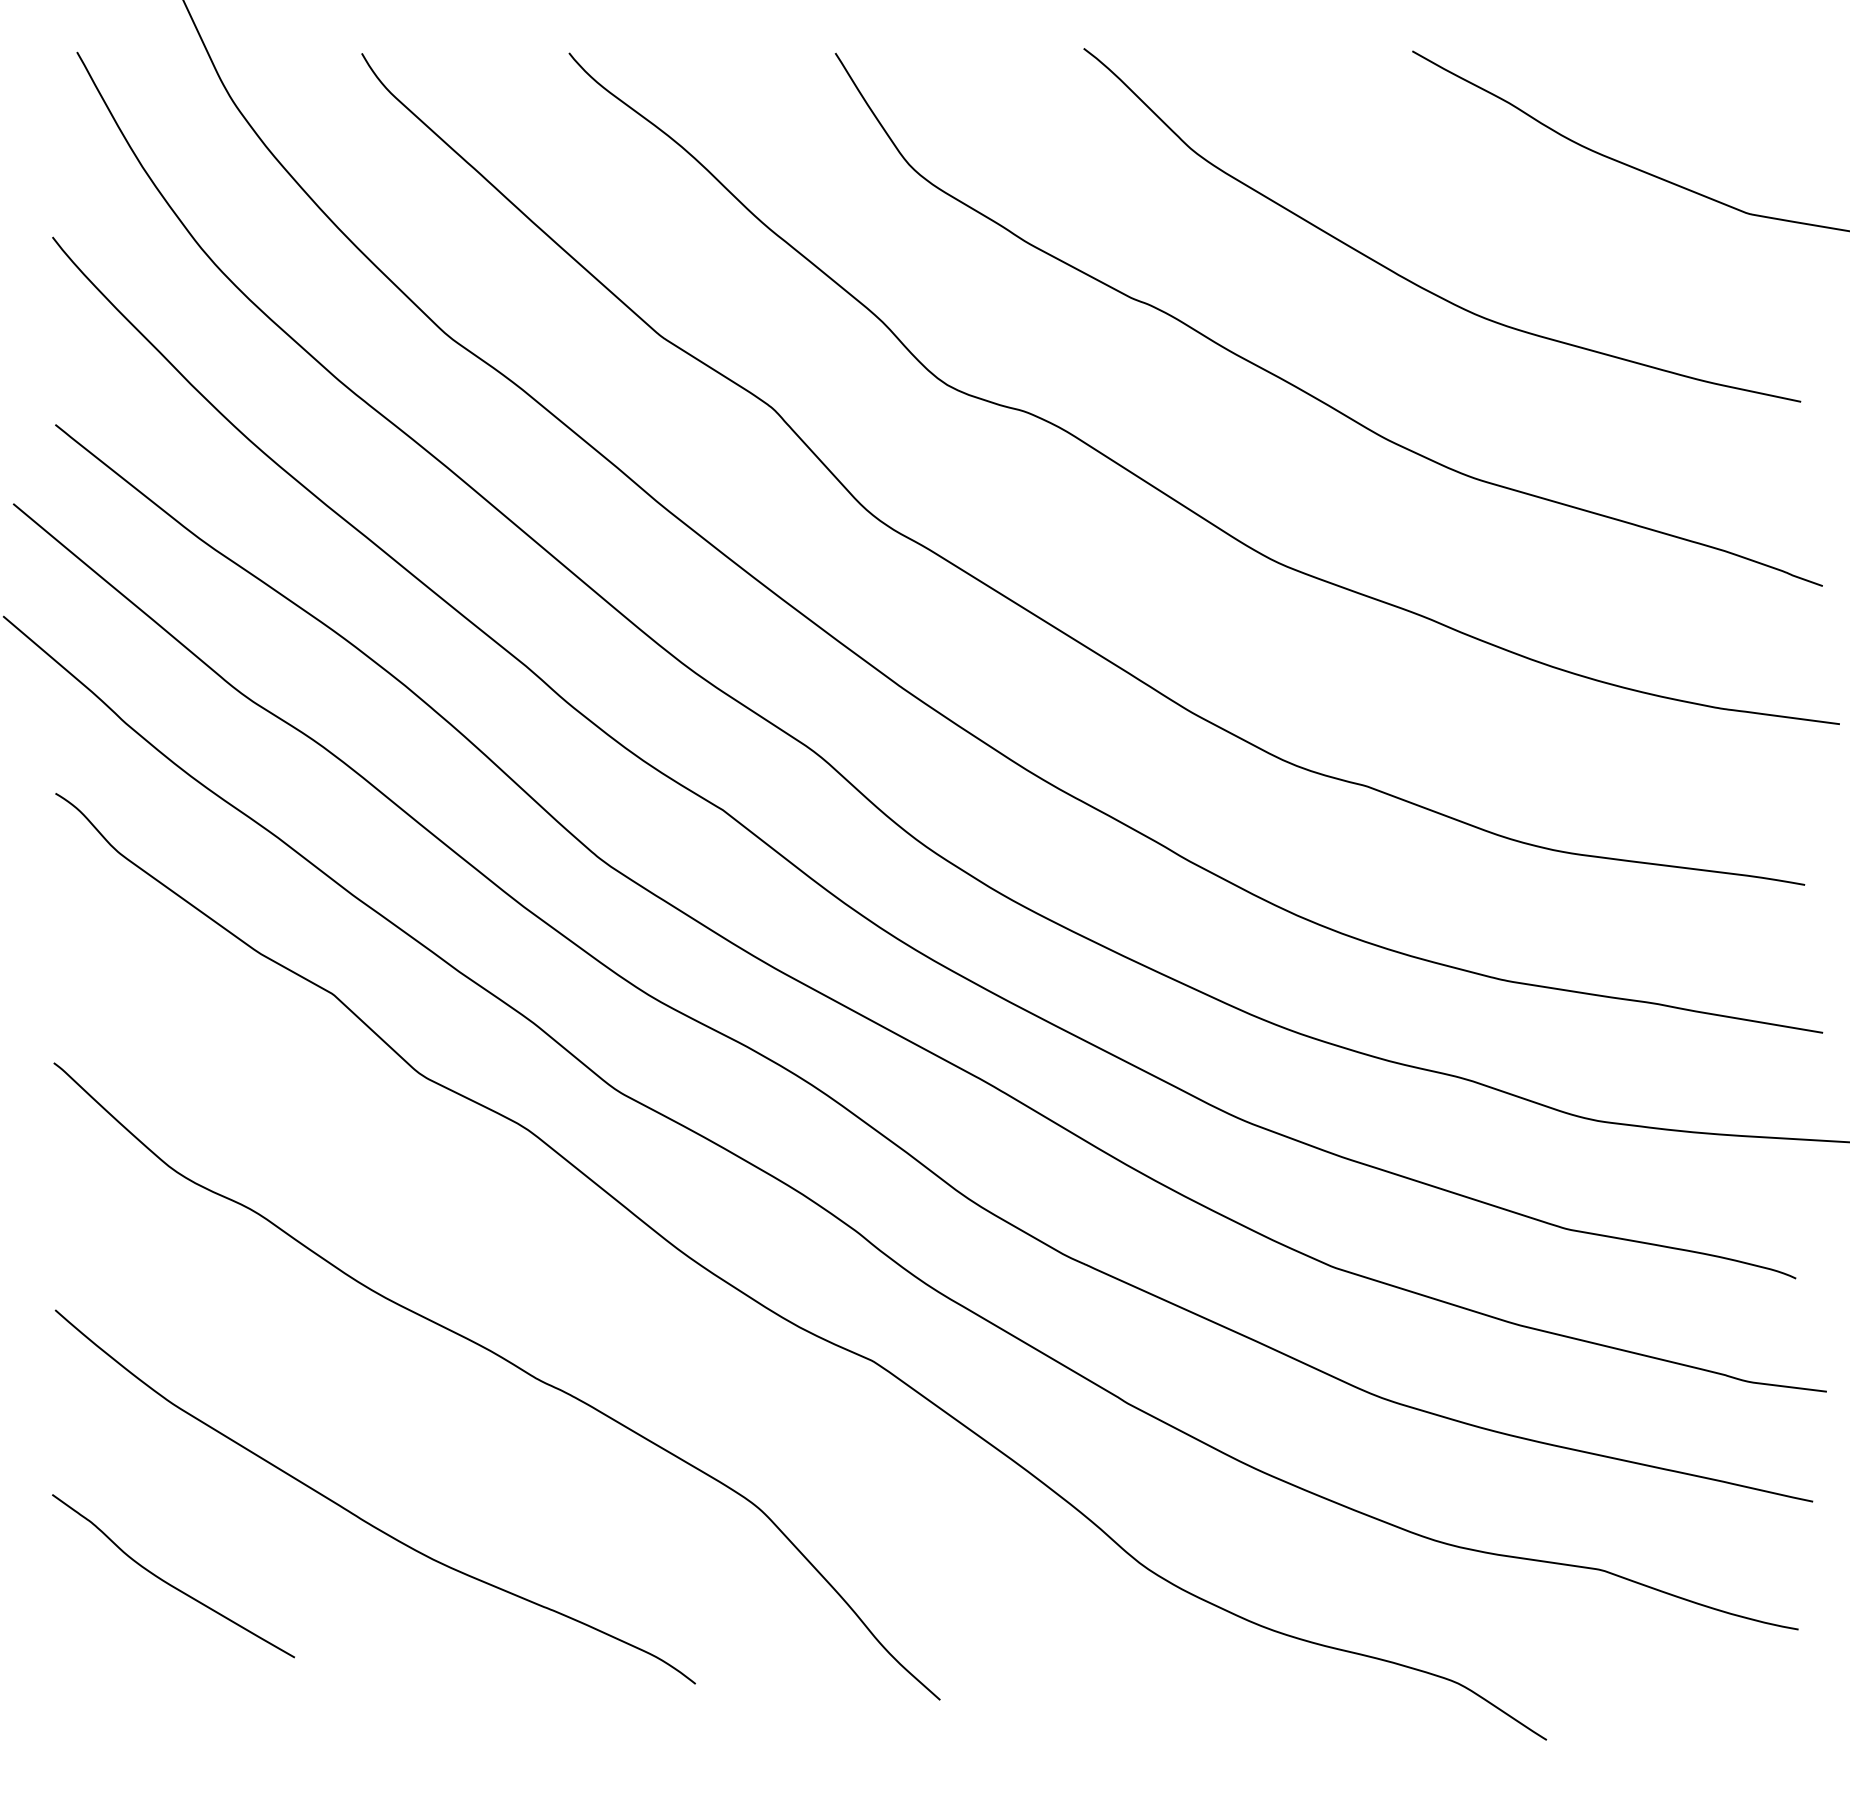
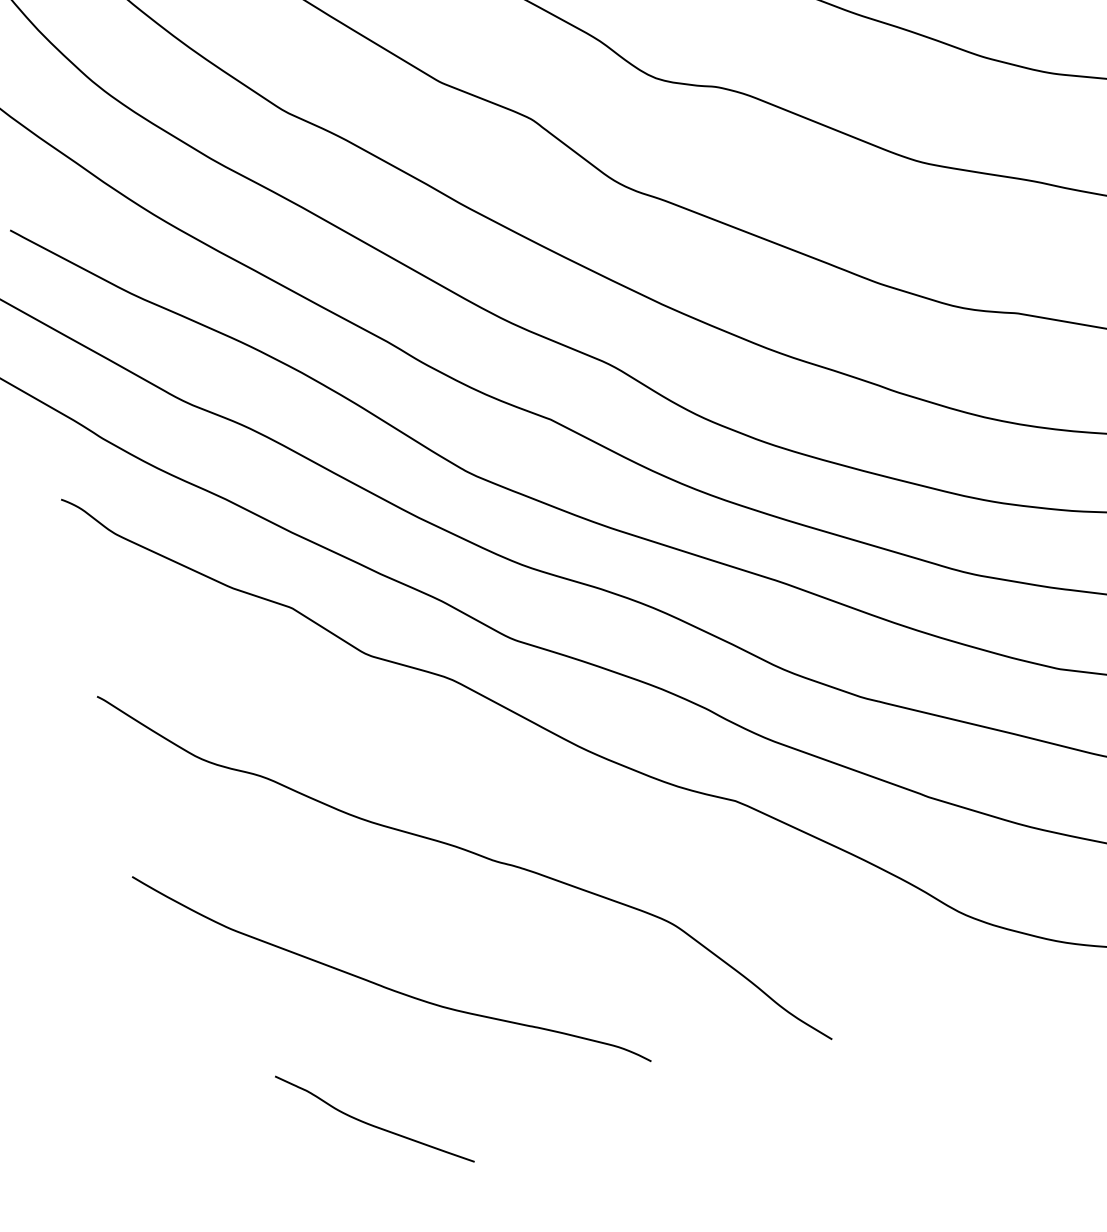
curve: (168, 1582) -> (372, 1124), moved

